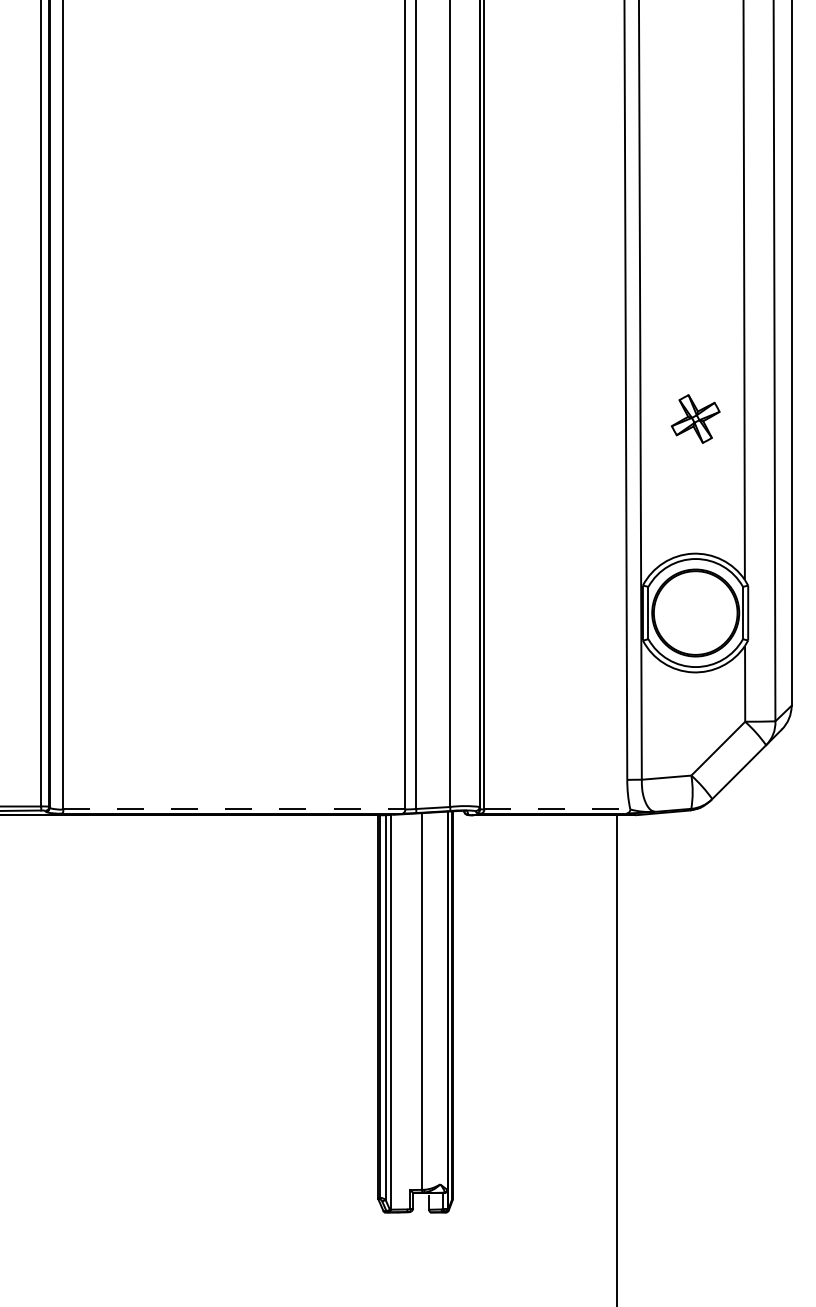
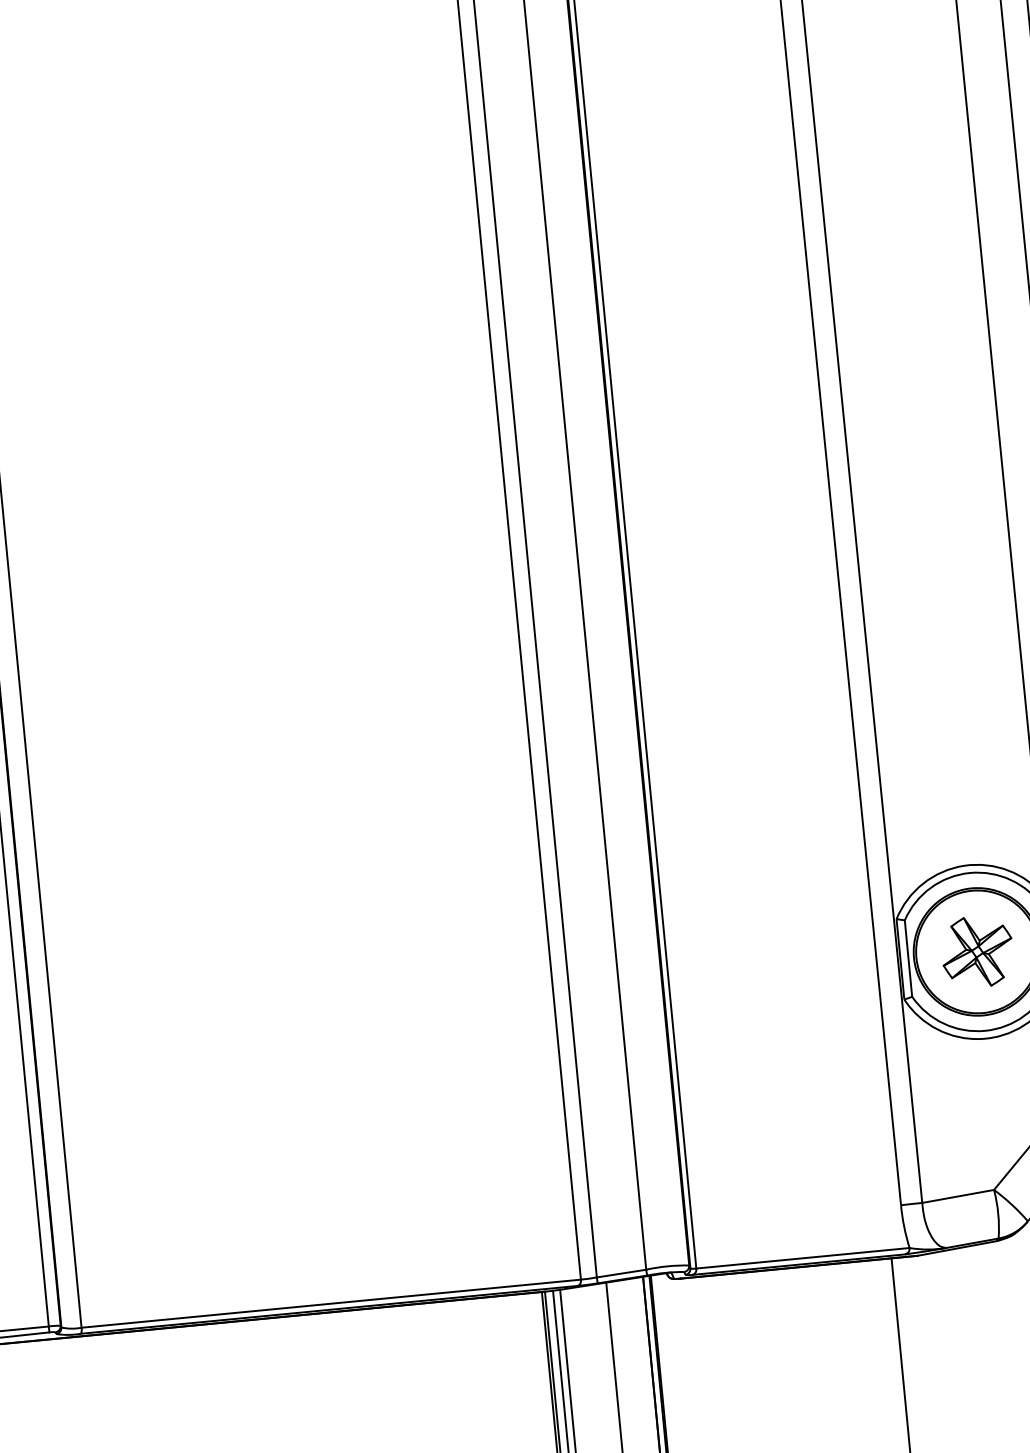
part: (695, 418) -> (977, 951), moved
line: (234, 809) -> (331, 1303), dashed -> solid
line: (557, 809) -> (803, 1258), dashed -> solid

